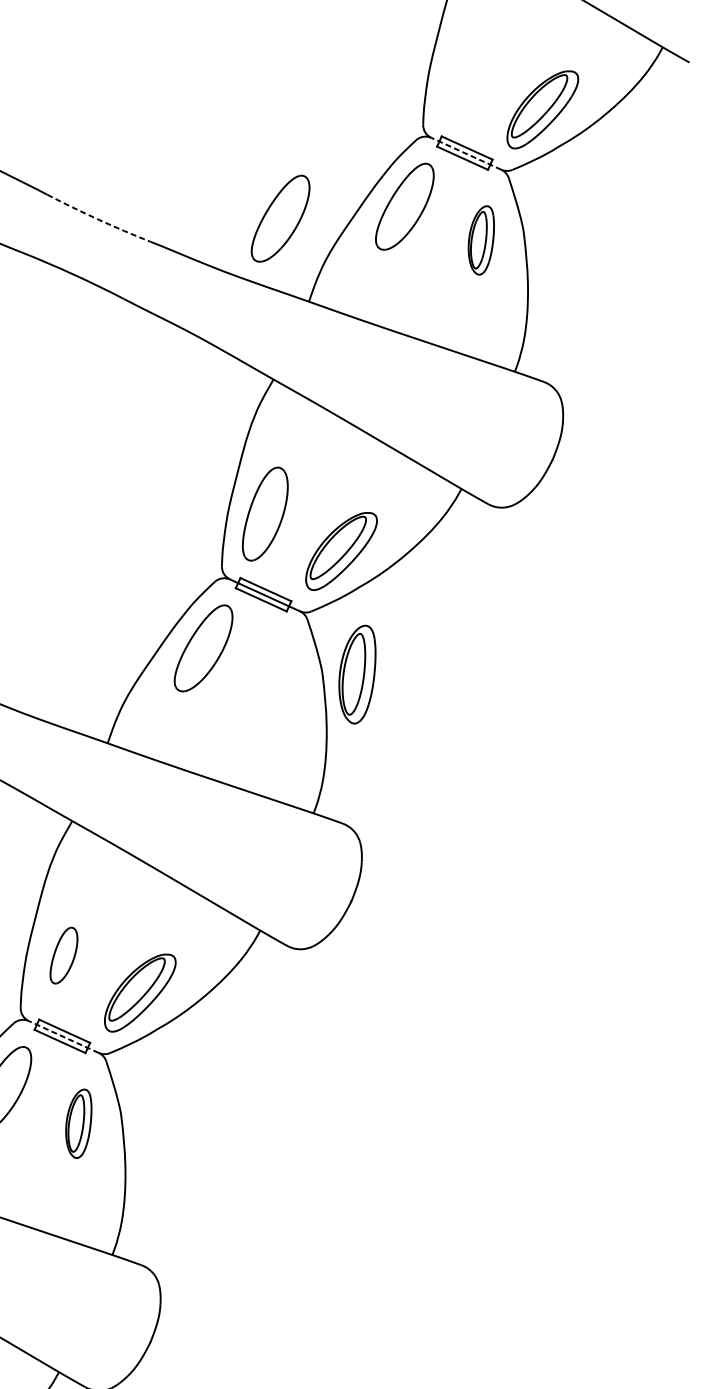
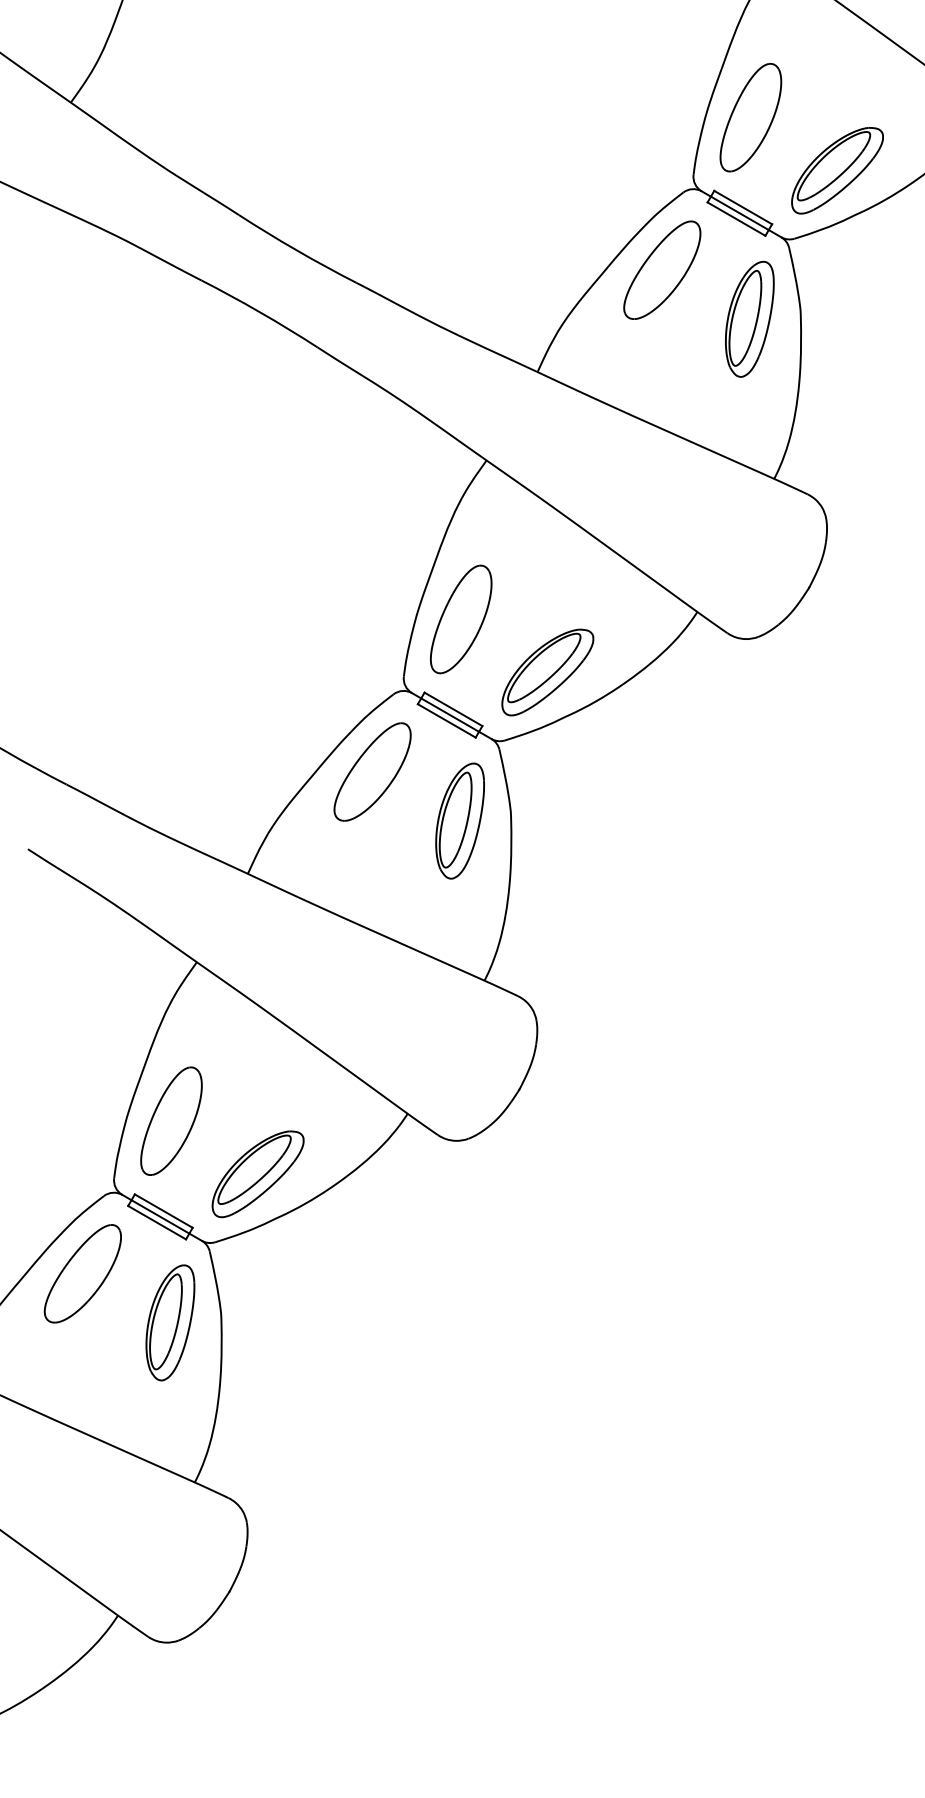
part: (466, 72) -> (750, 117), added
line: (466, 153) -> (741, 214), dashed -> solid
part: (280, 218) -> (513, 269), removed
arc: (98, 219) -> (296, 250), dashed -> solid
part: (481, 240) -> (749, 318), size x1.43
part: (357, 674) -> (459, 820), moved
part: (63, 955) -> (171, 1120), size x1.67
line: (64, 1036) -> (162, 1217), dashed -> solid
part: (79, 1123) -> (170, 1322), size x1.43

